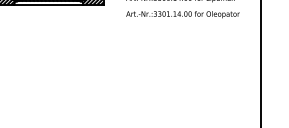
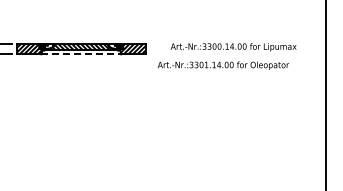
line: (49, 4) -> (81, 54), solid -> dashed
text: (183, 14) -> (223, 65), moved

